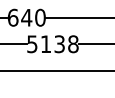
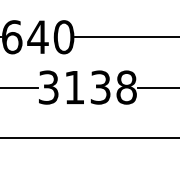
text: (32, 43) -> (48, 86), 5138 -> 3138

